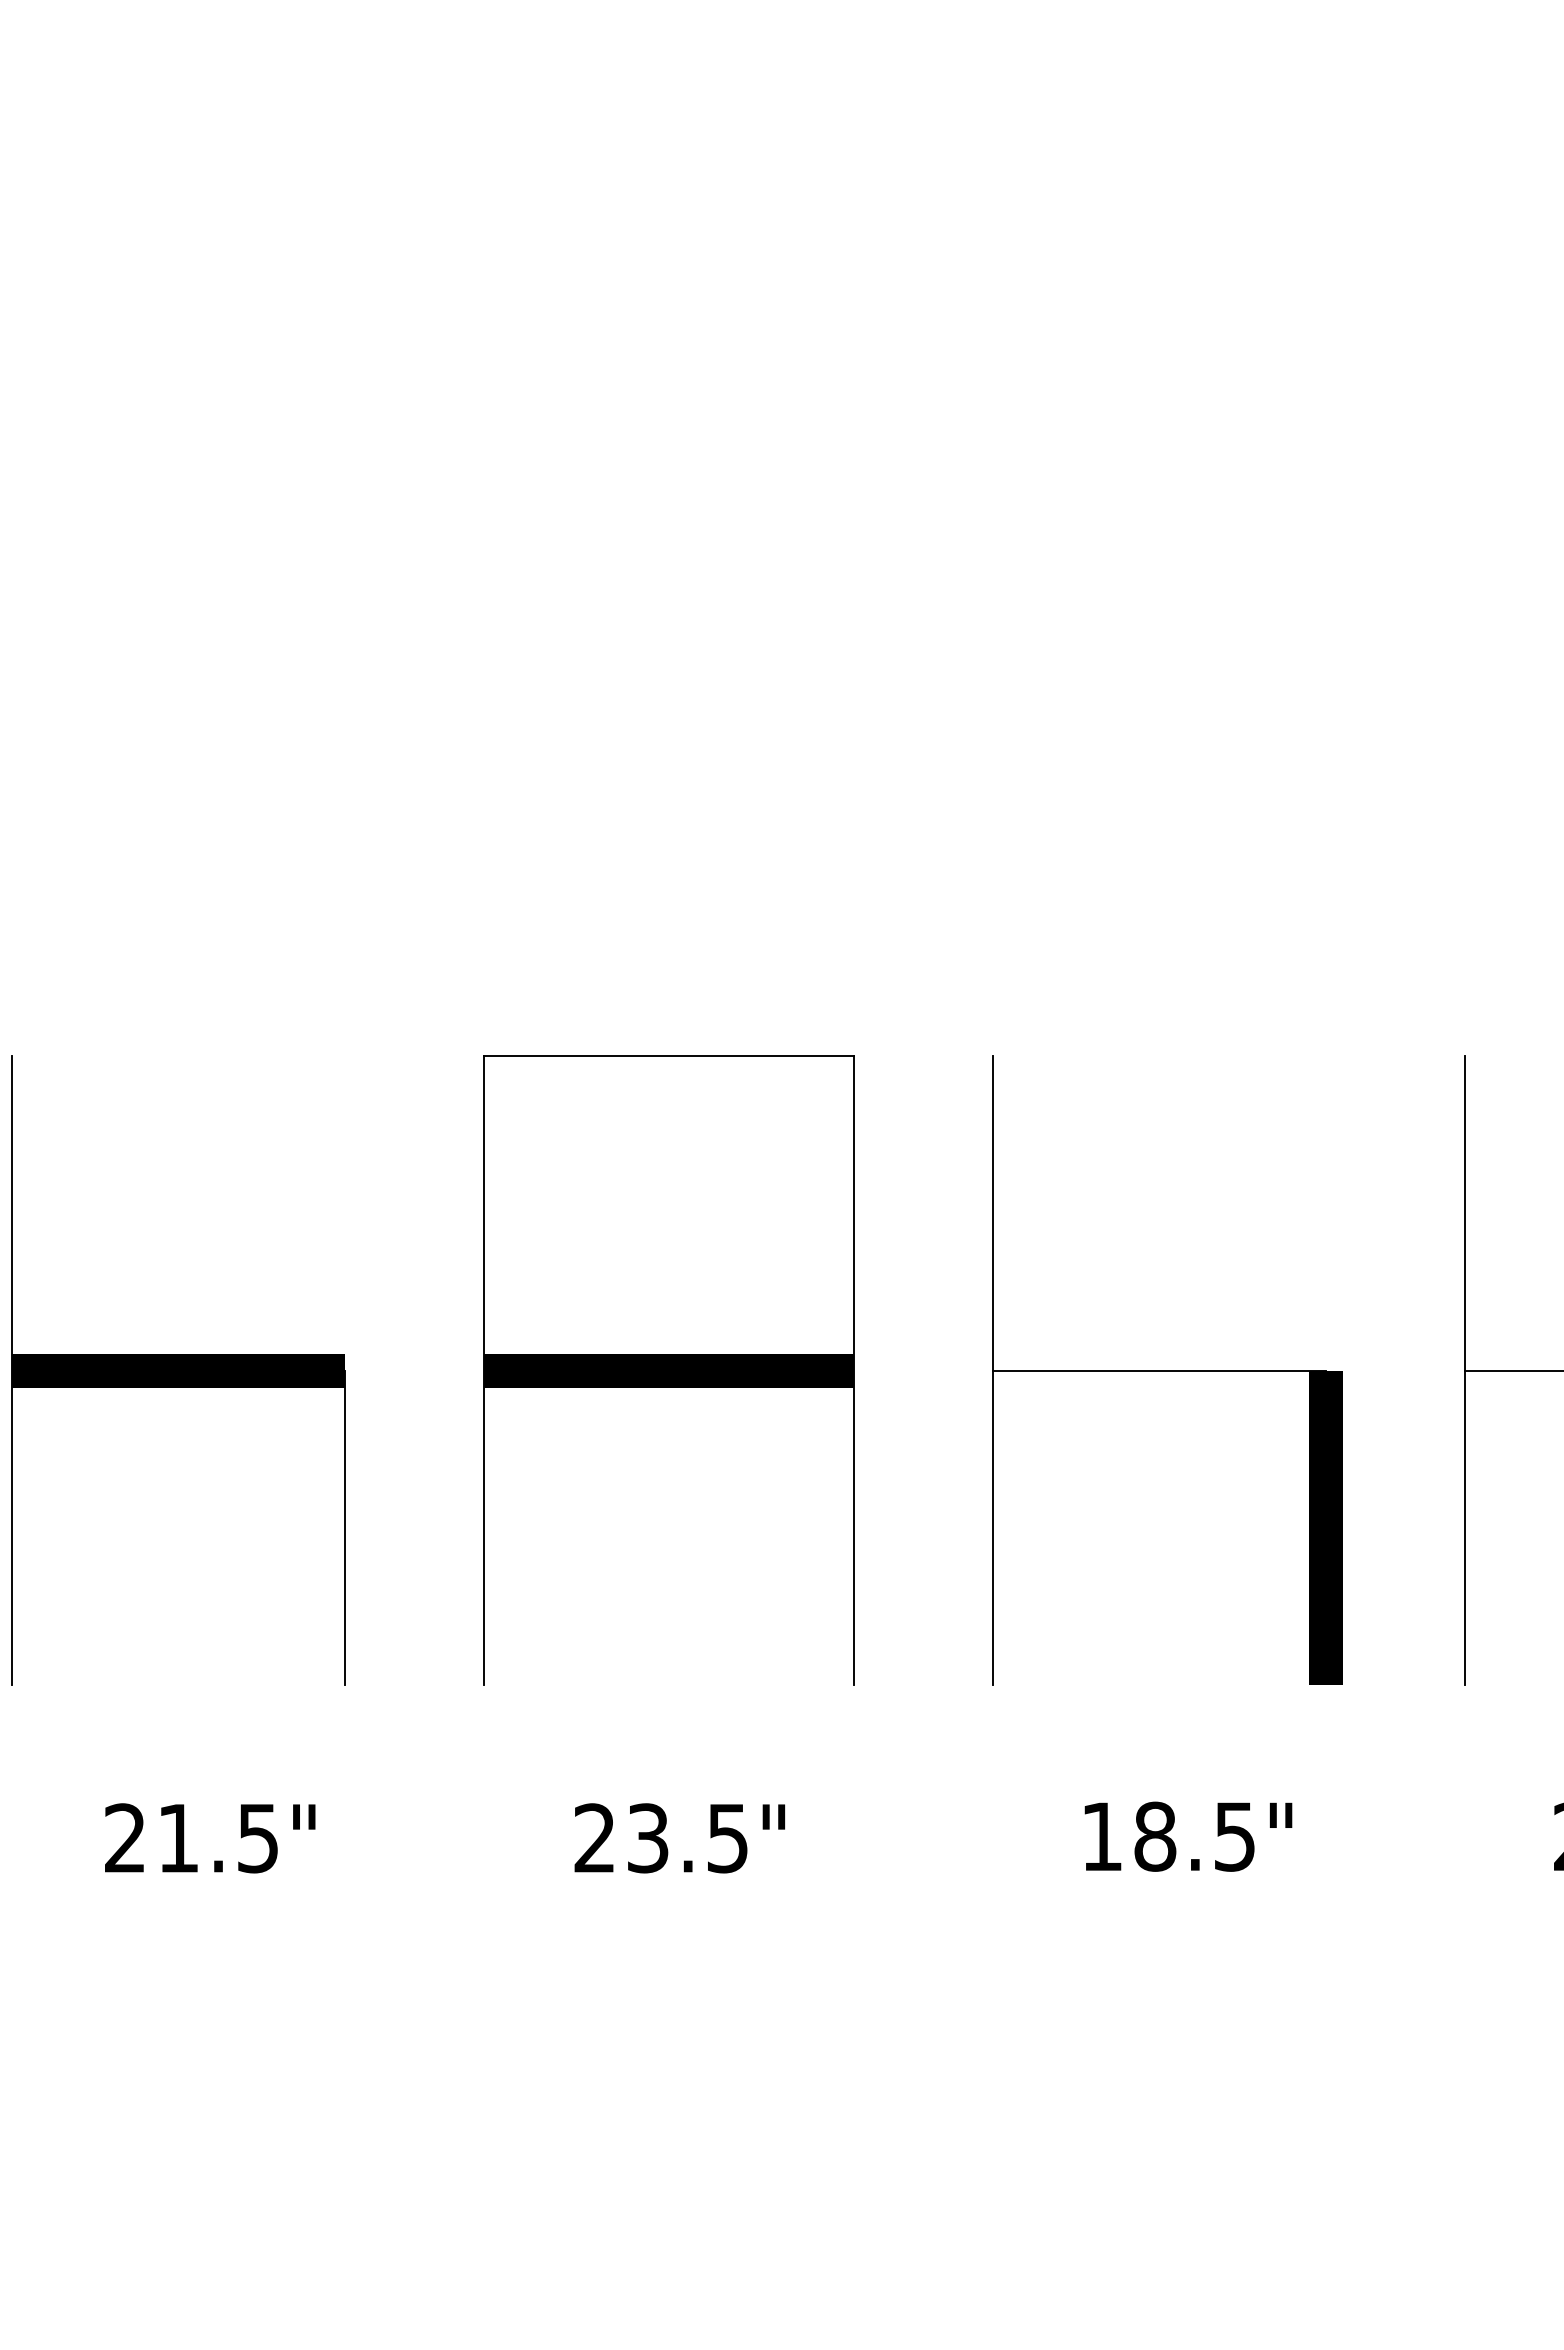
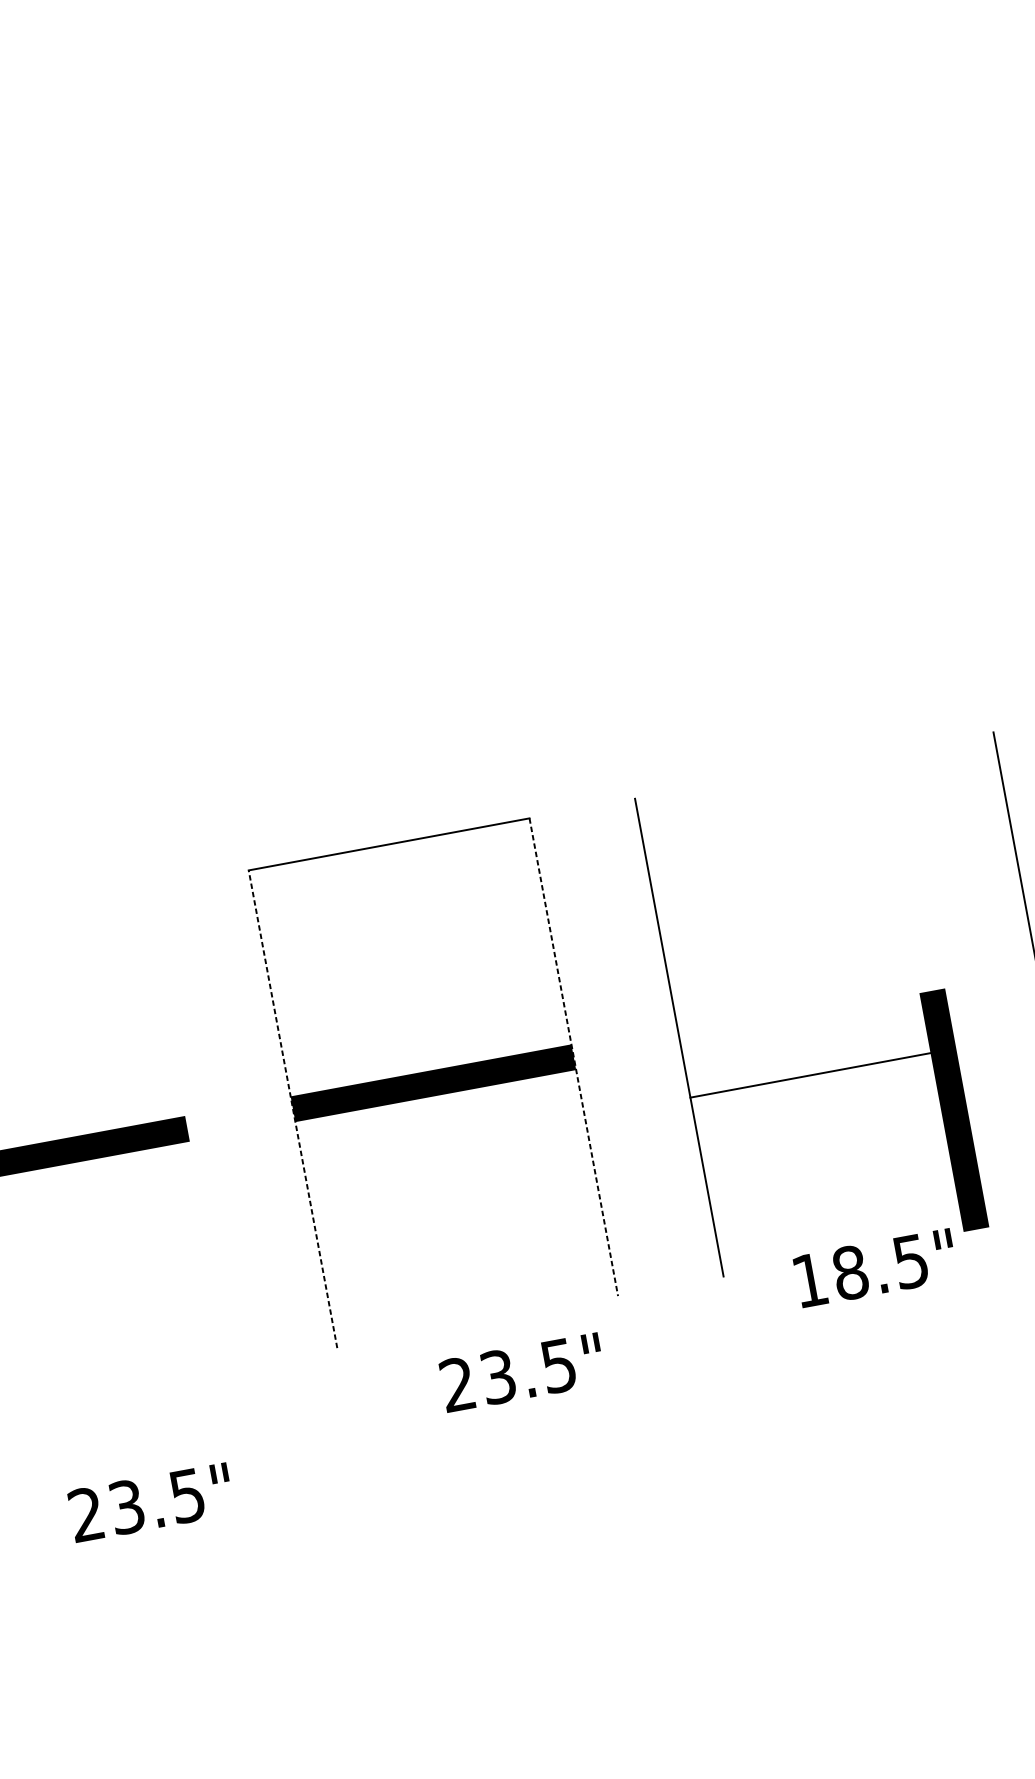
line: (483, 1370) -> (292, 1109), solid -> dashed
line: (853, 1370) -> (573, 1057), solid -> dashed
line: (1159, 1370) -> (816, 1073), moved
line: (344, 1527) -> (209, 1247), removed
text: (1188, 1836) -> (875, 1268), moved
text: (178, 1838) -> (126, 1507), 21.5" -> 23.5"
text: (679, 1838) -> (522, 1372), moved

